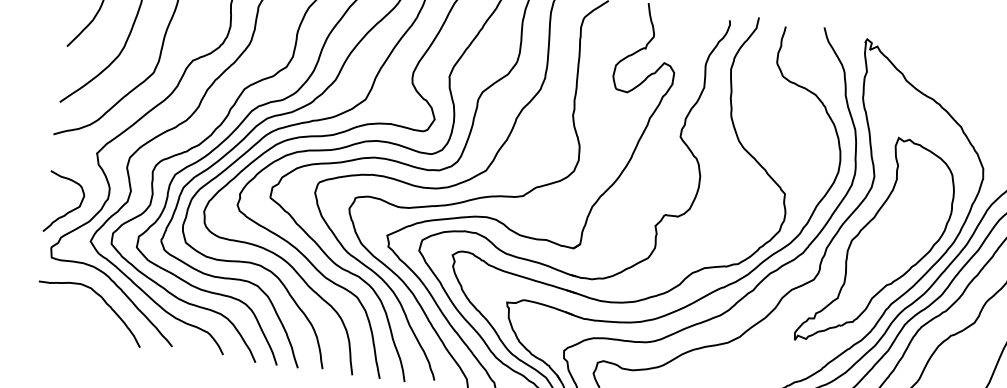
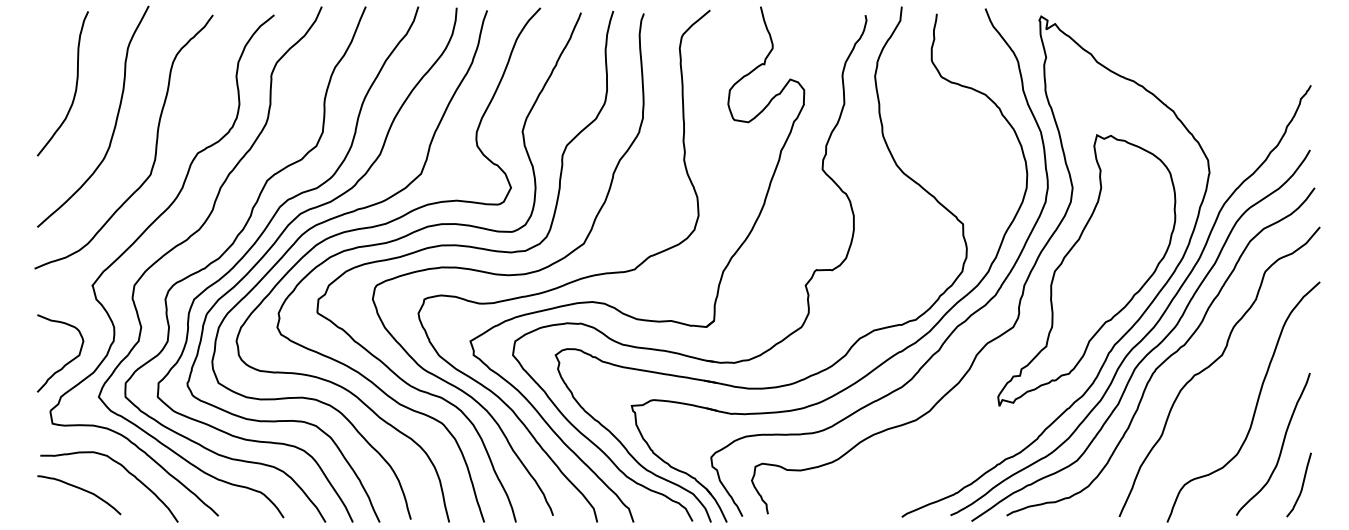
curve: (68, 312) -> (82, 490), added

